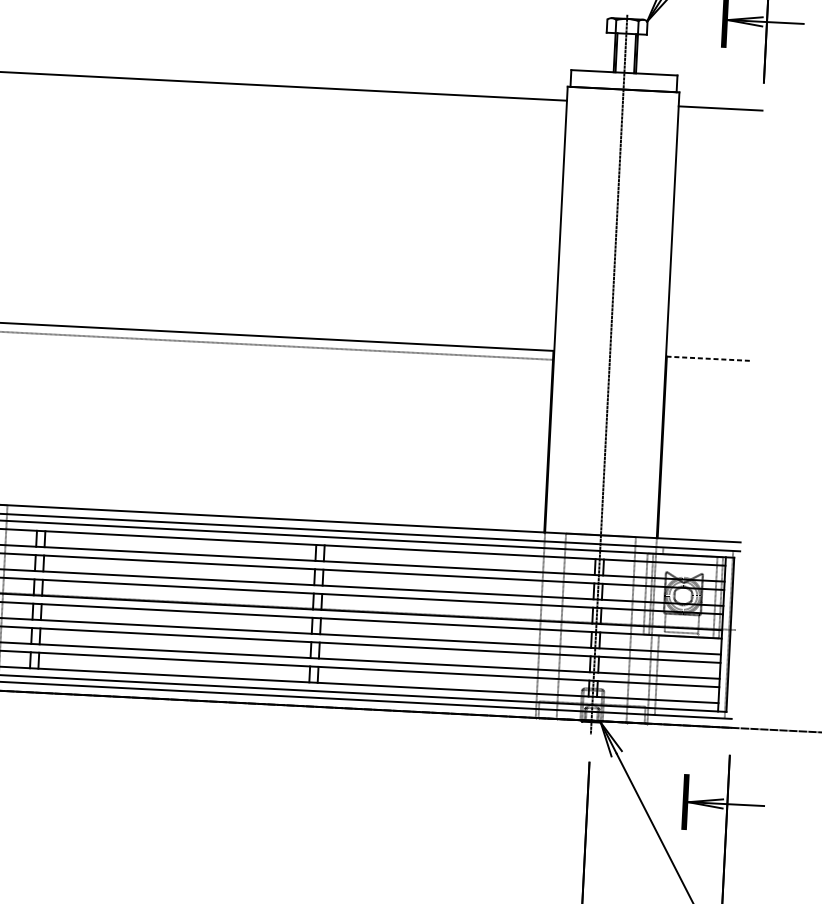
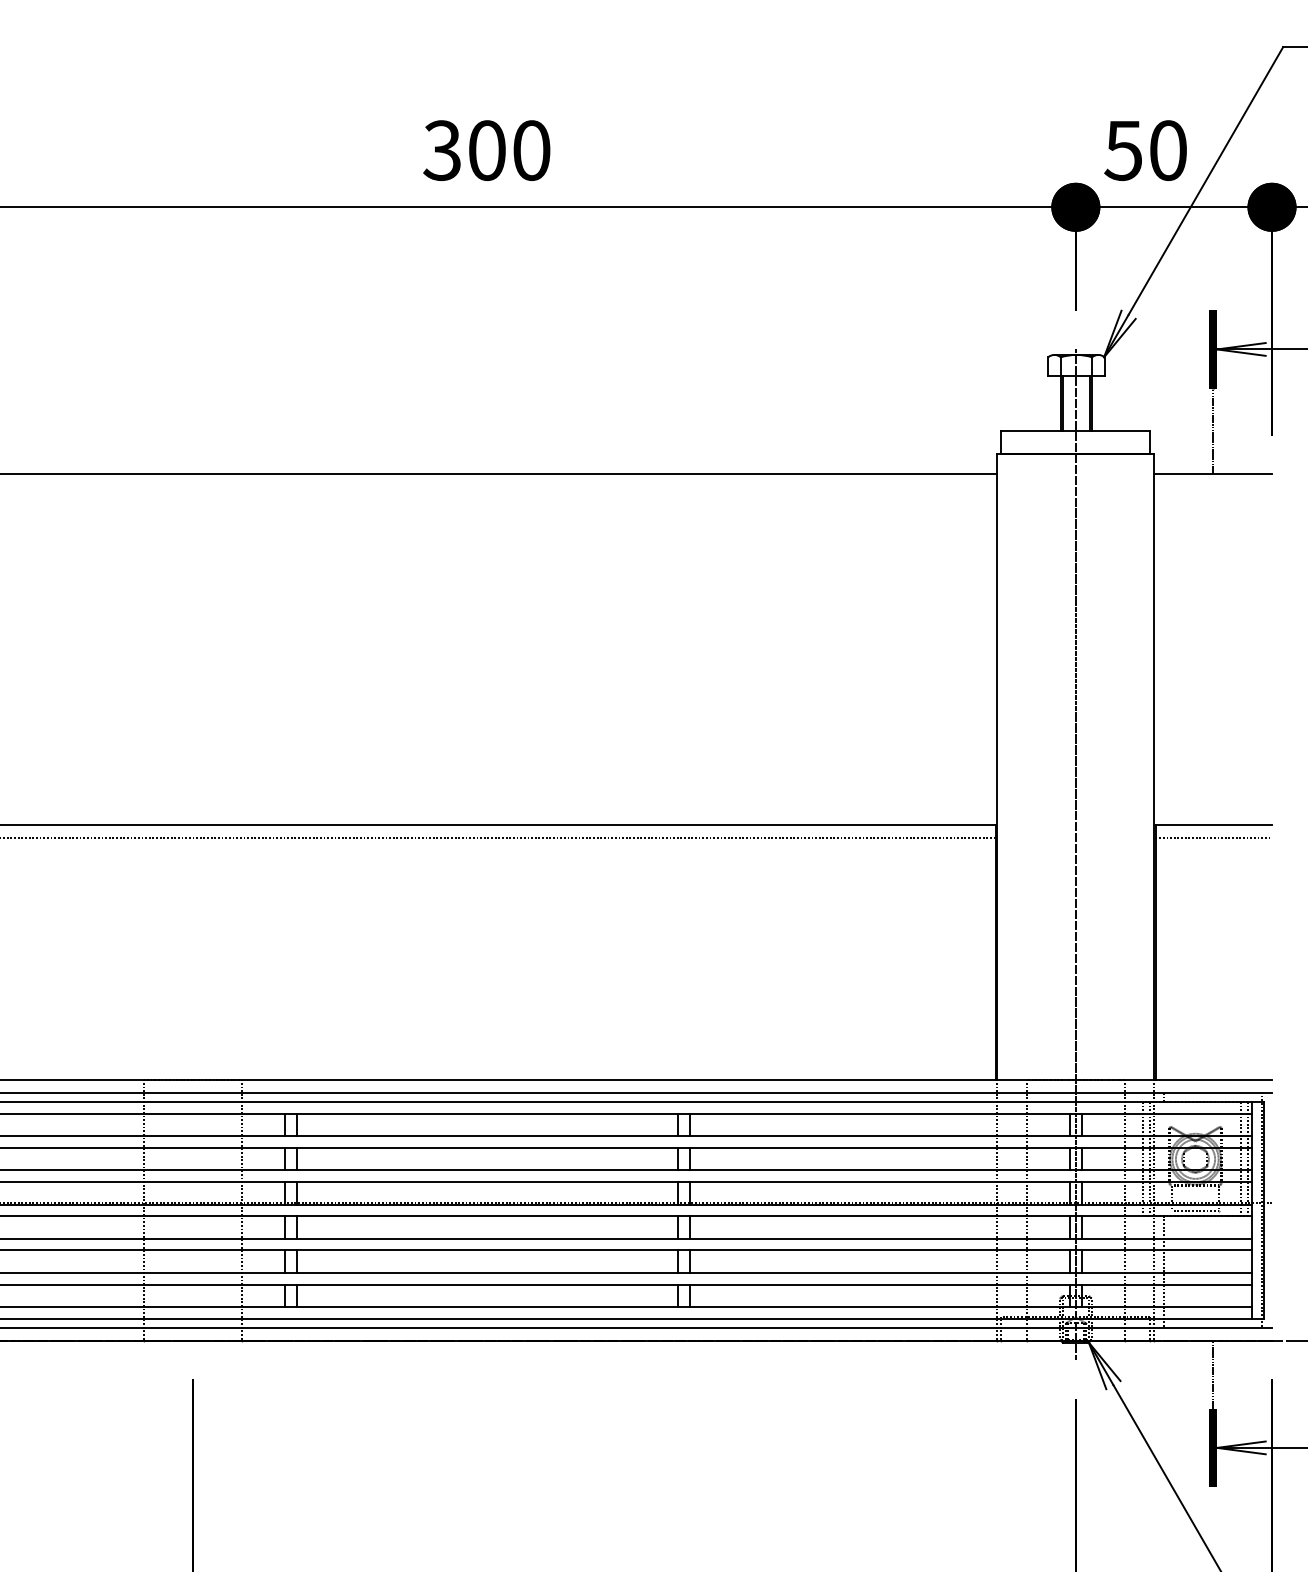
line: (722, 77) -> (1213, 430), added
line: (708, 358) -> (1213, 825), dashed -> solid
line: (707, 367) -> (1213, 837), added
line: (688, 749) -> (1213, 1374), added

